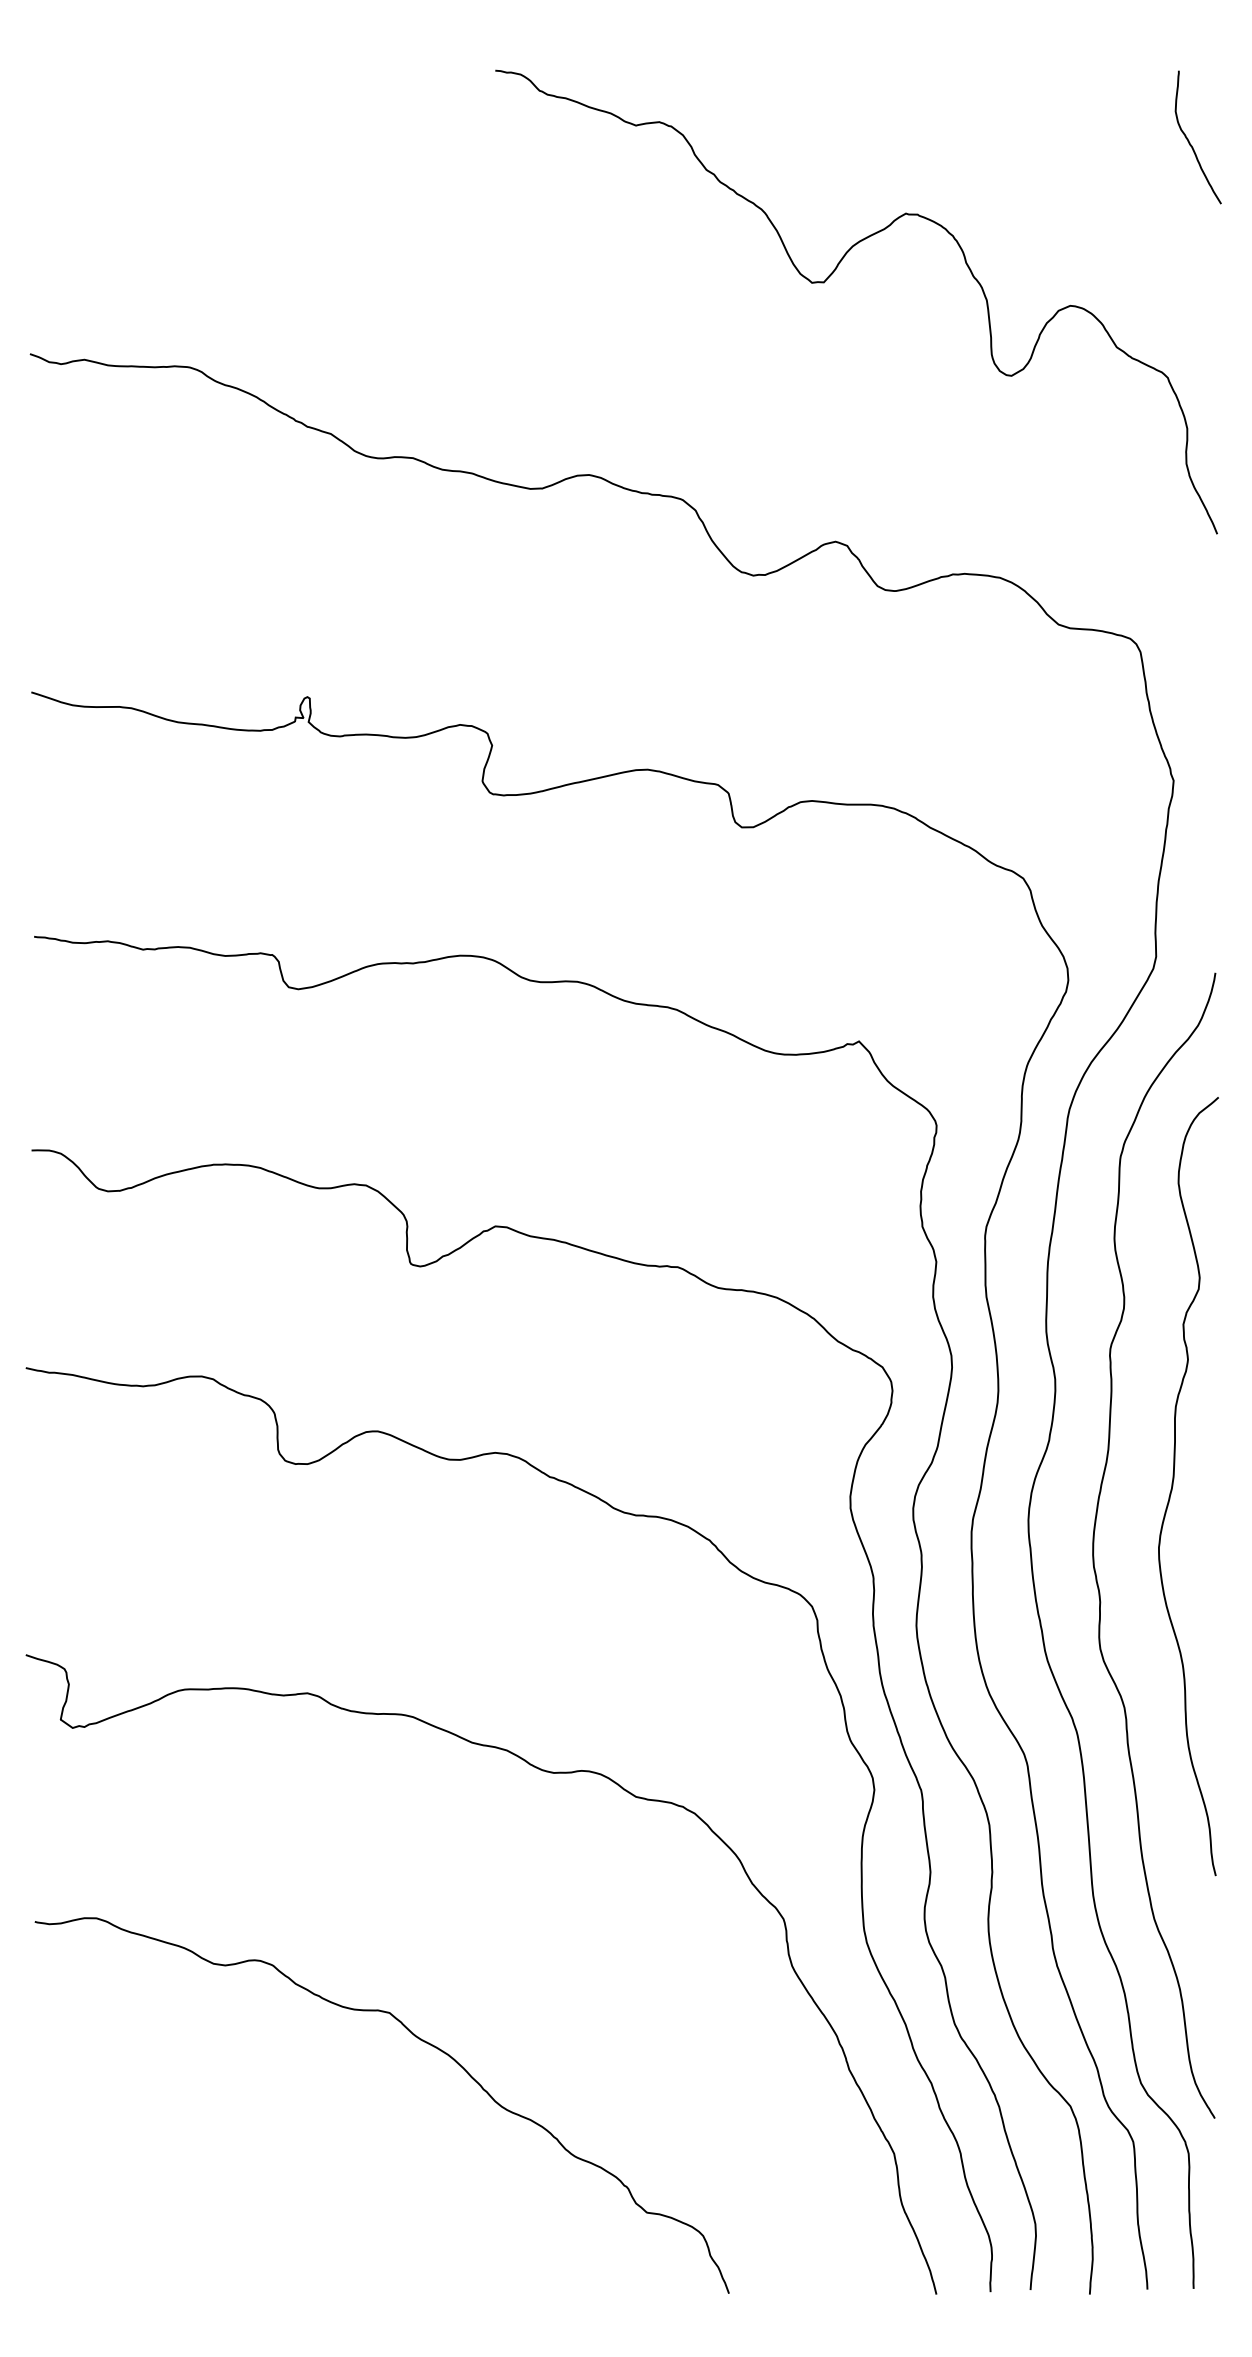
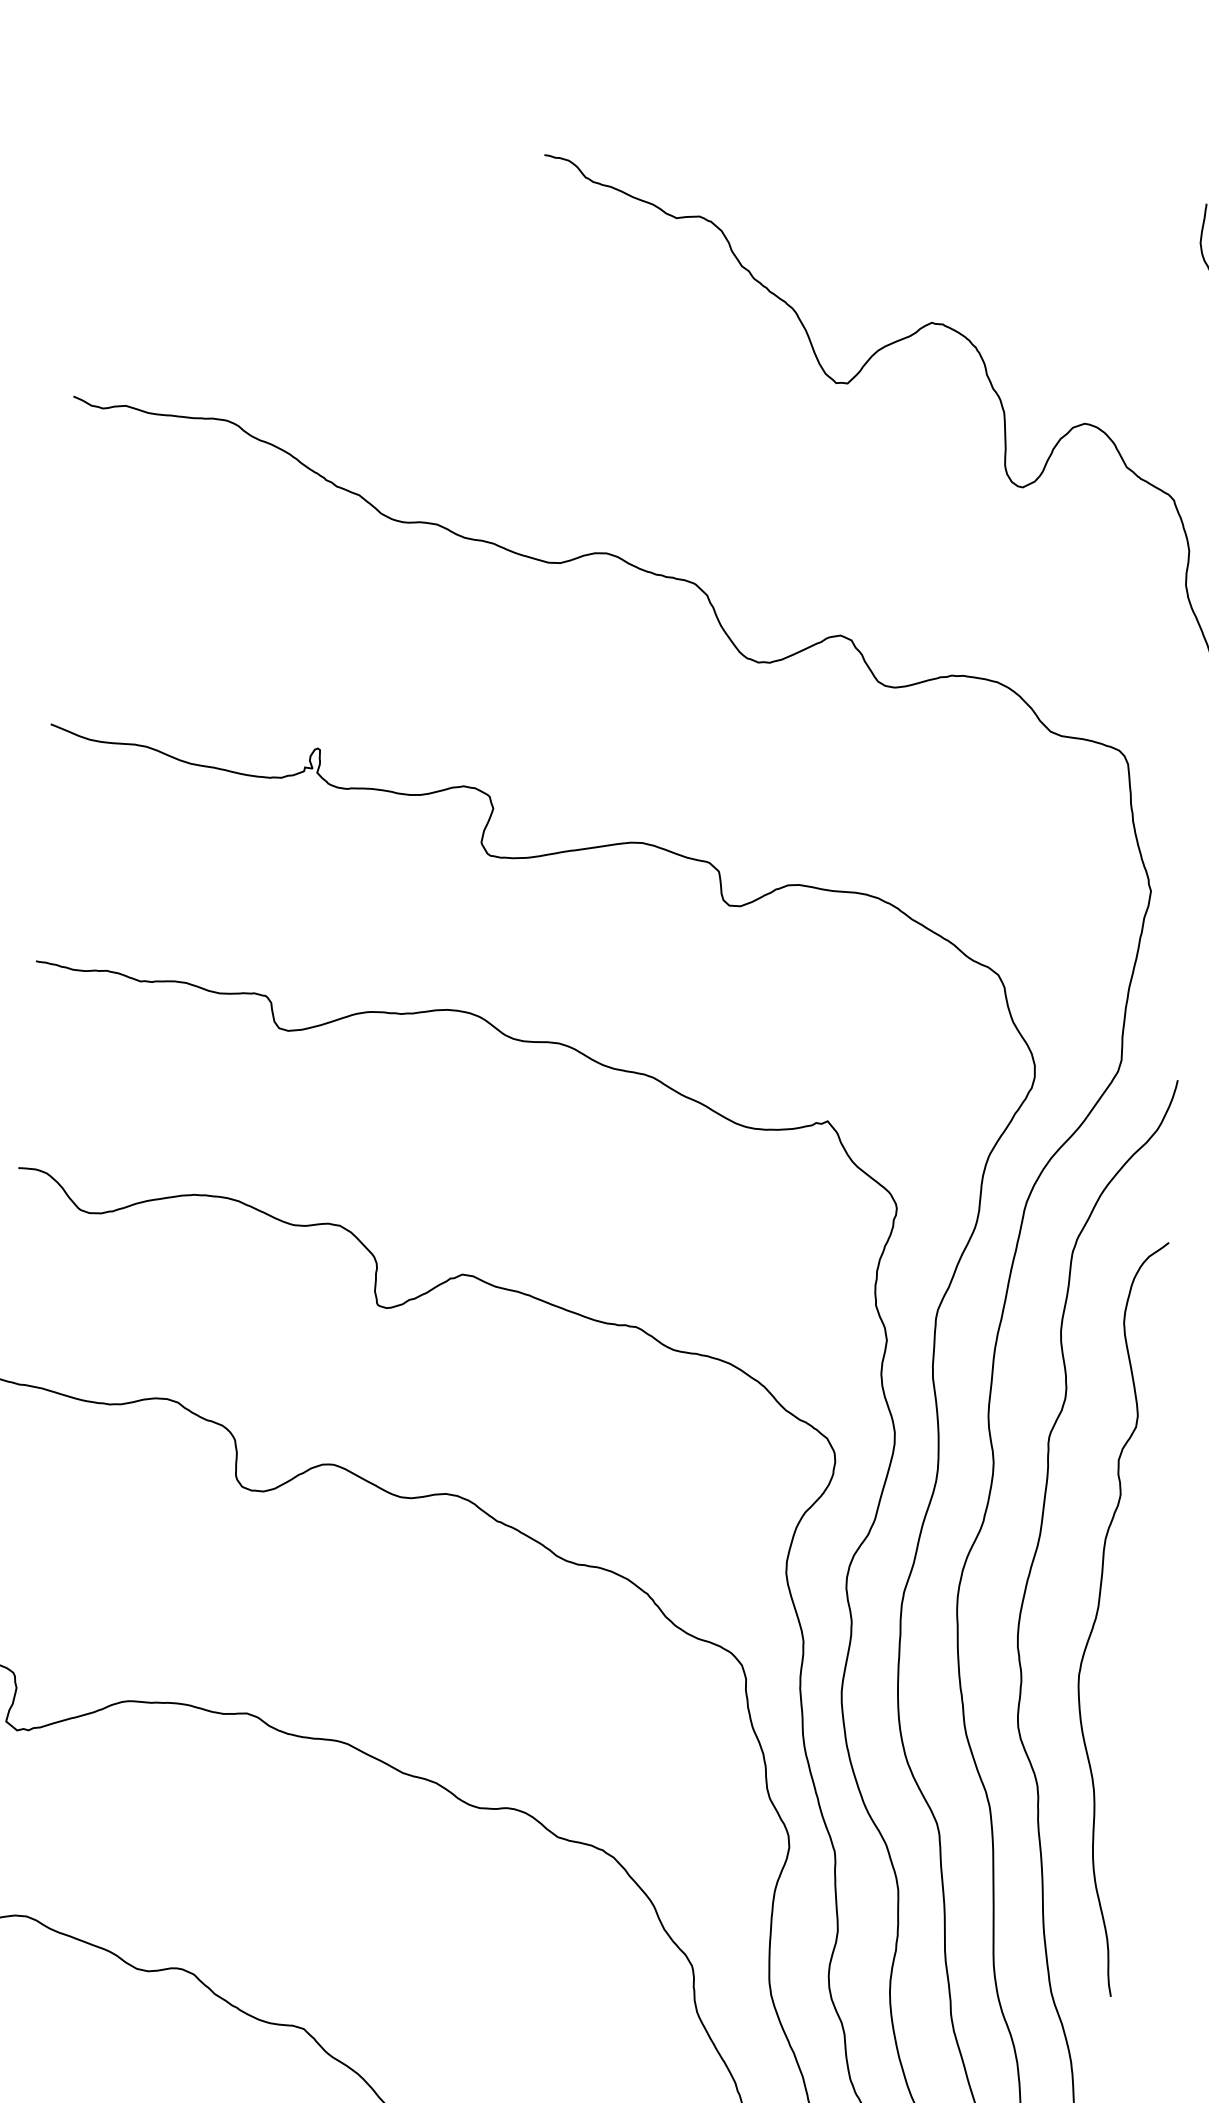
curve: (1173, 1486) -> (1097, 1616), moved

